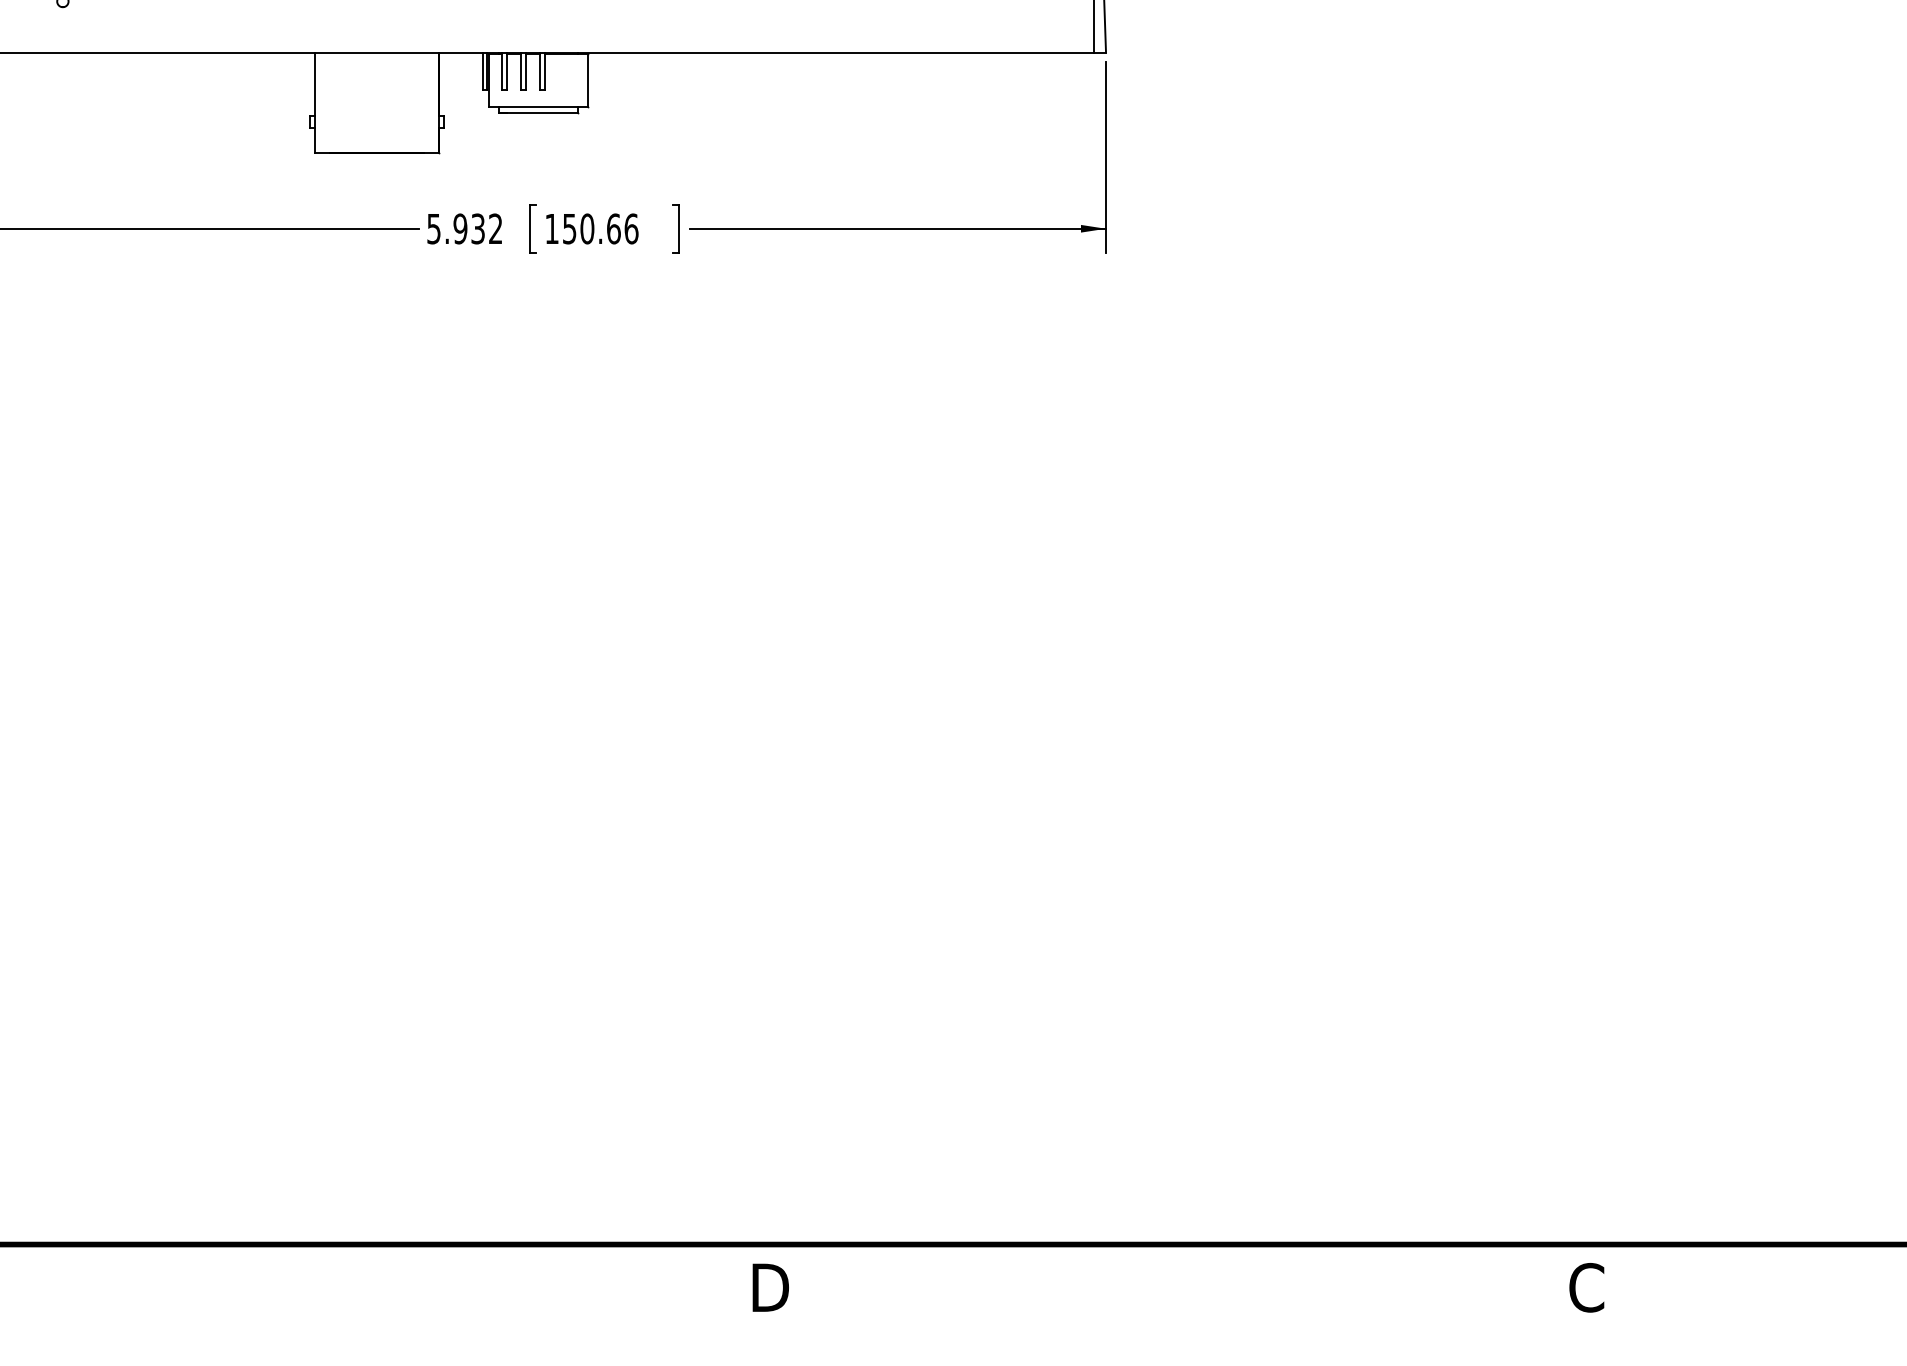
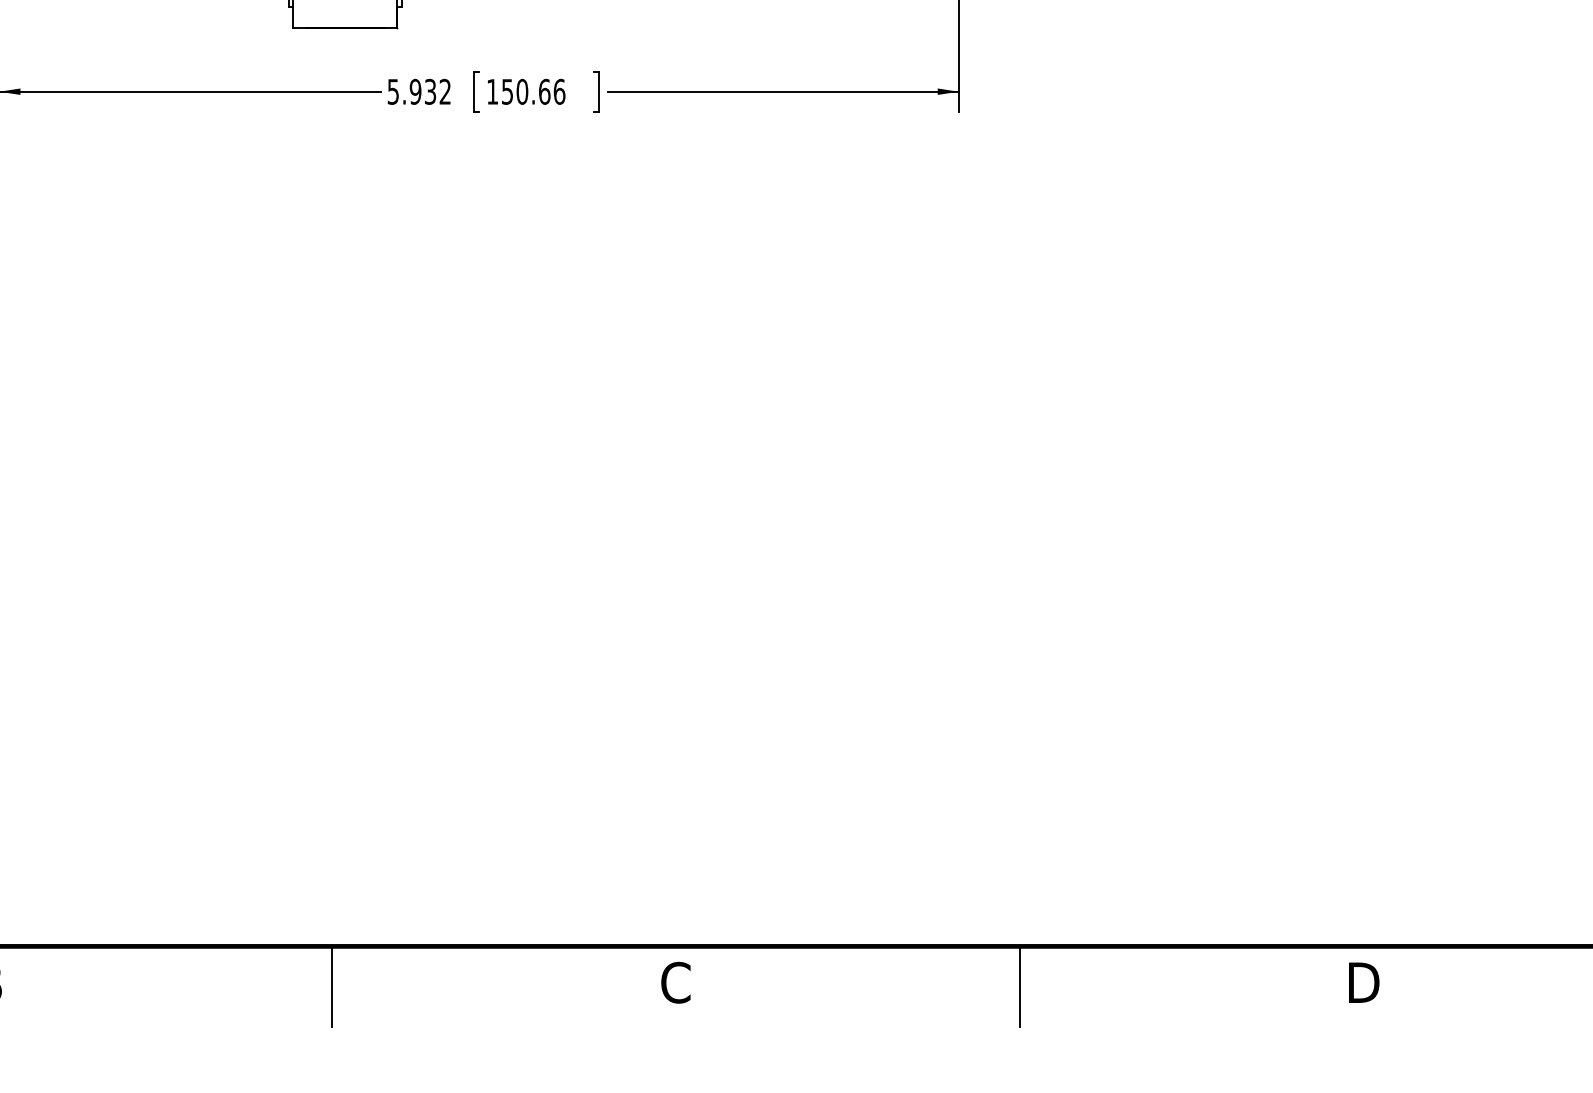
text: (770, 1287) -> (676, 982), D -> C
text: (1587, 1287) -> (1363, 982), C -> D
line: (361, 1292) -> (332, 986), added
line: (1178, 1292) -> (1019, 986), added

